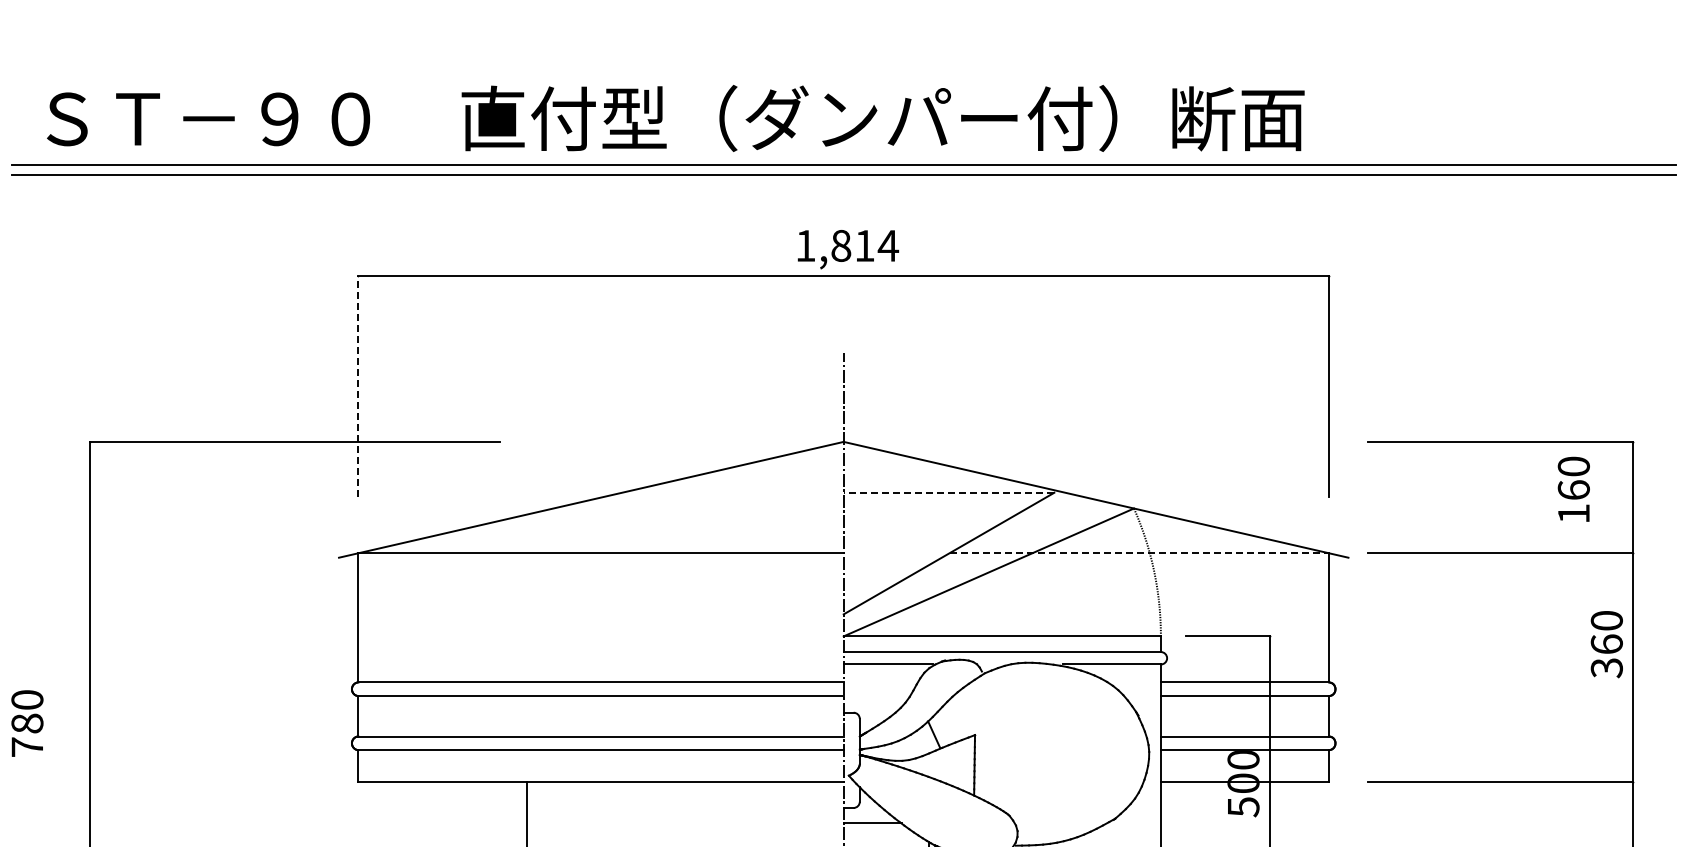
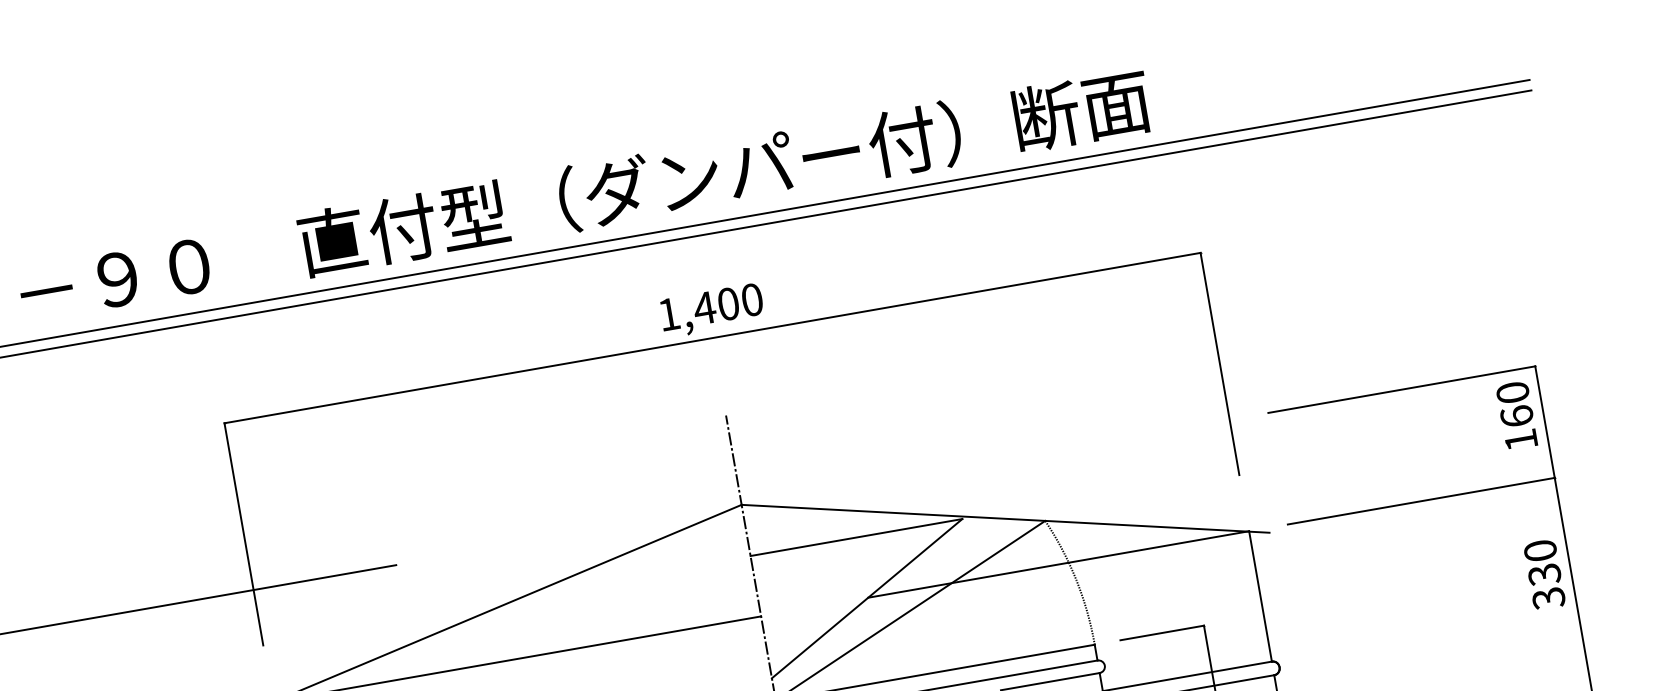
text: (864, 245) -> (728, 303), 1,814 -> 1,400
line: (358, 386) -> (243, 534), dashed -> solid
text: (1573, 488) -> (1516, 414), moved
line: (948, 492) -> (855, 537), dashed -> solid
line: (1140, 552) -> (1059, 563), dashed -> solid
text: (1606, 644) -> (1544, 574), 360 -> 330

